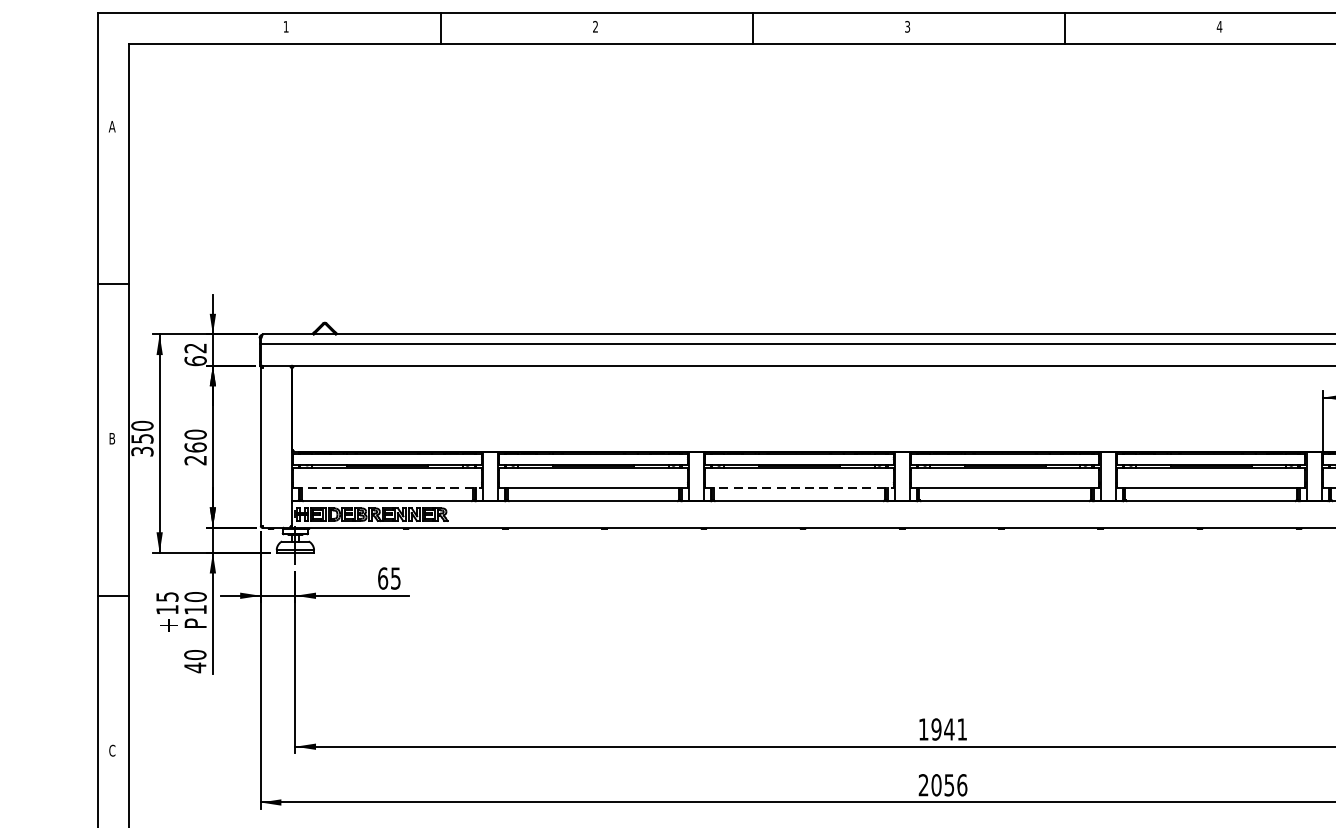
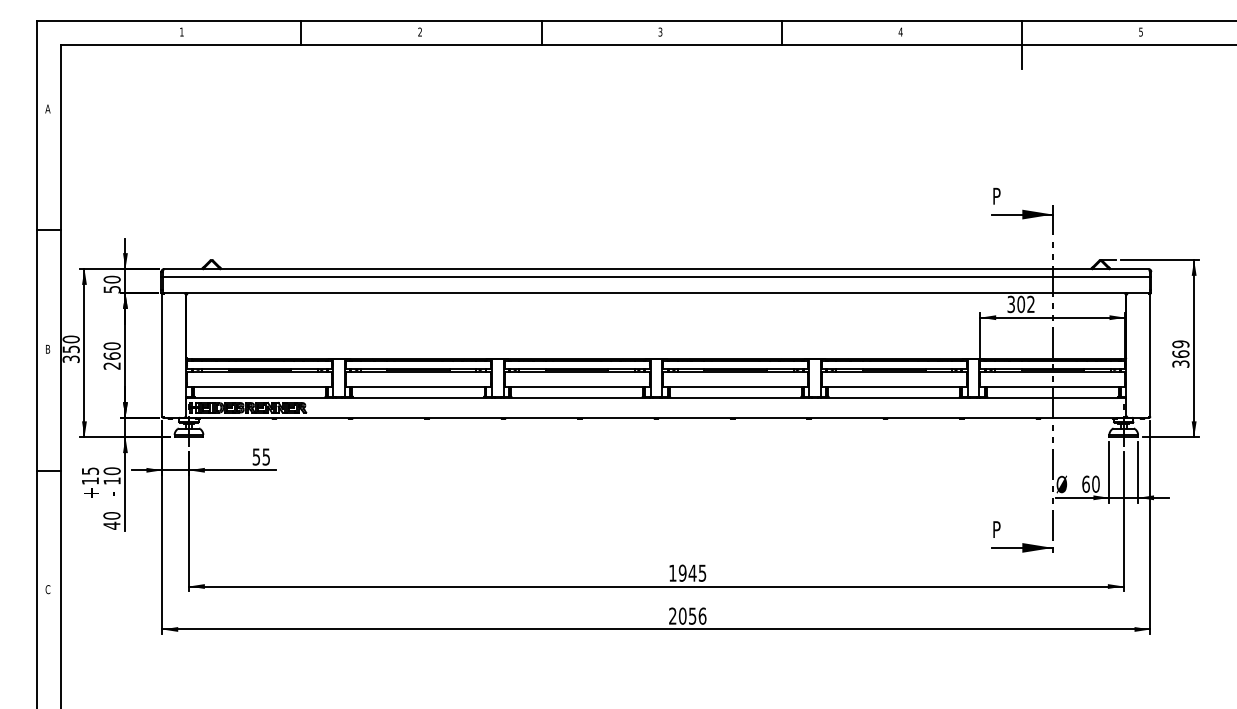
text: (194, 354) -> (111, 284), 62 -> 50
line: (386, 488) -> (259, 387), dashed -> solid
line: (799, 488) -> (577, 387), dashed -> solid
text: (383, 577) -> (256, 456), 65 -> 55
text: (194, 623) -> (111, 491), P -> -
text: (962, 728) -> (702, 572), 1941 -> 1945

